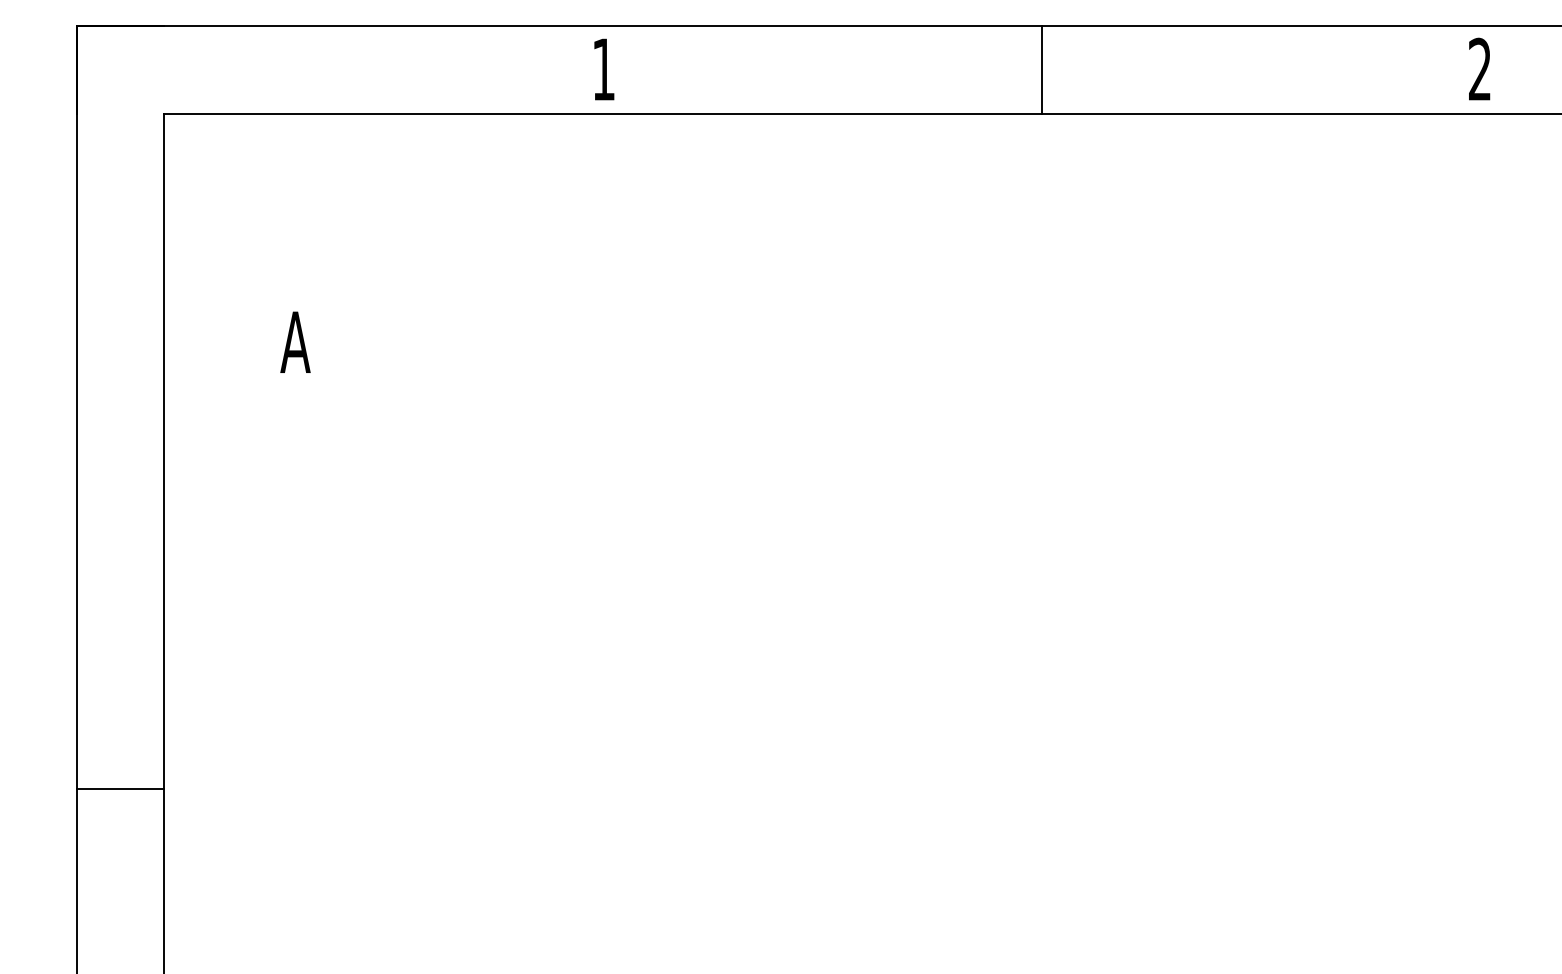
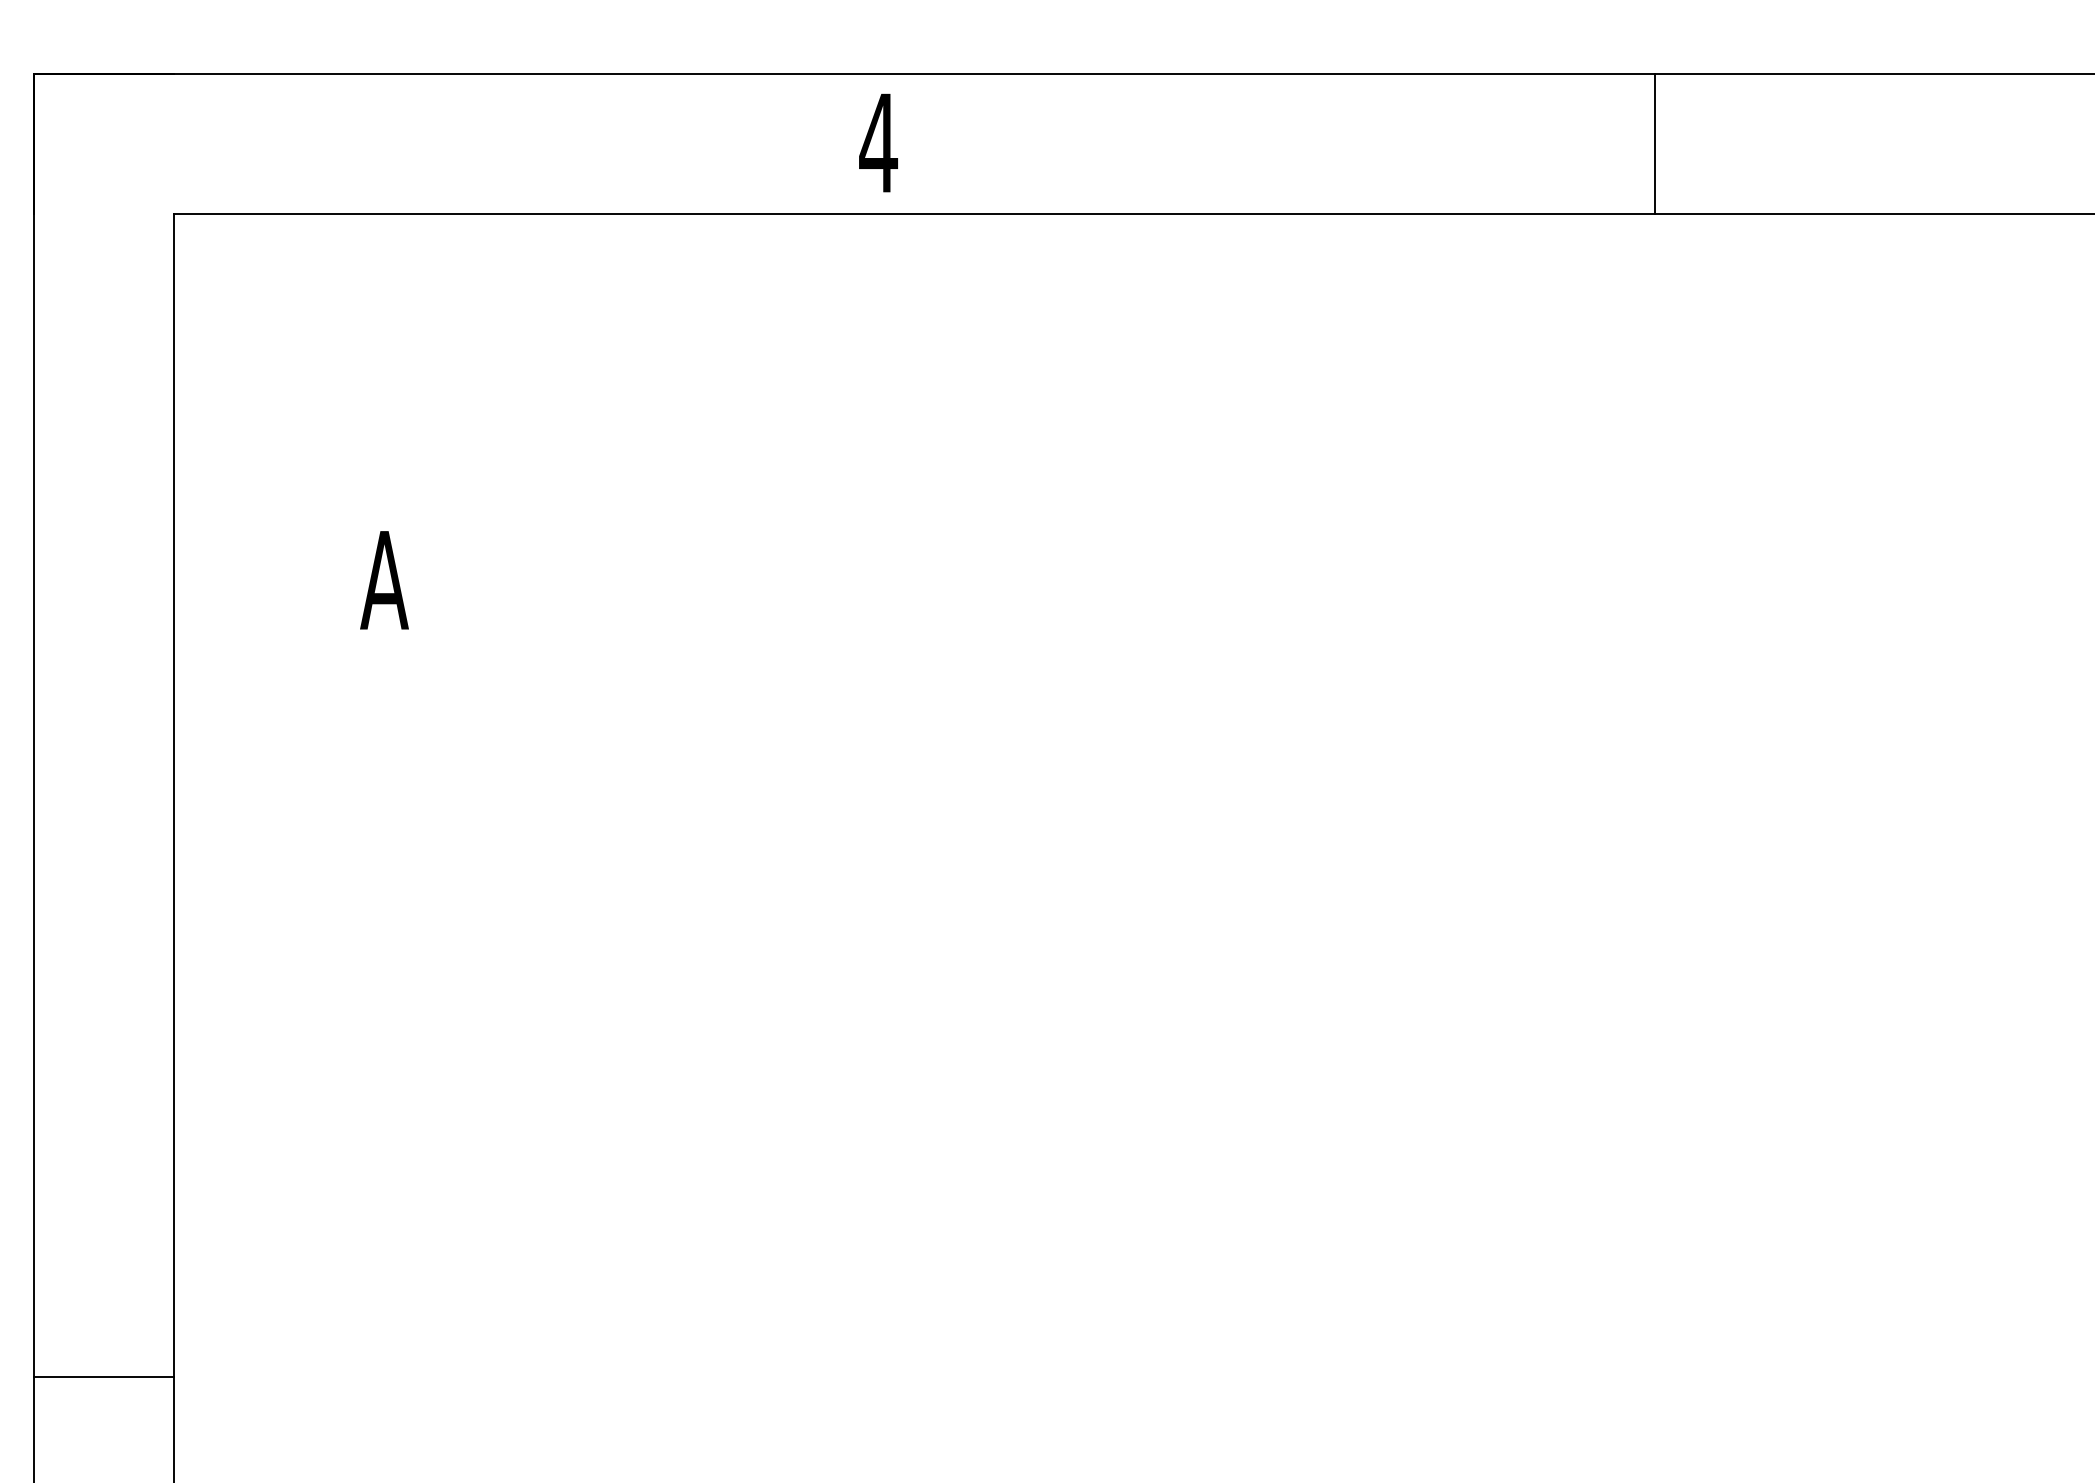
text: (603, 69) -> (878, 143), 1 -> 4
line: (1041, 69) -> (1655, 143), moved
line: (120, 789) -> (104, 1377), moved

